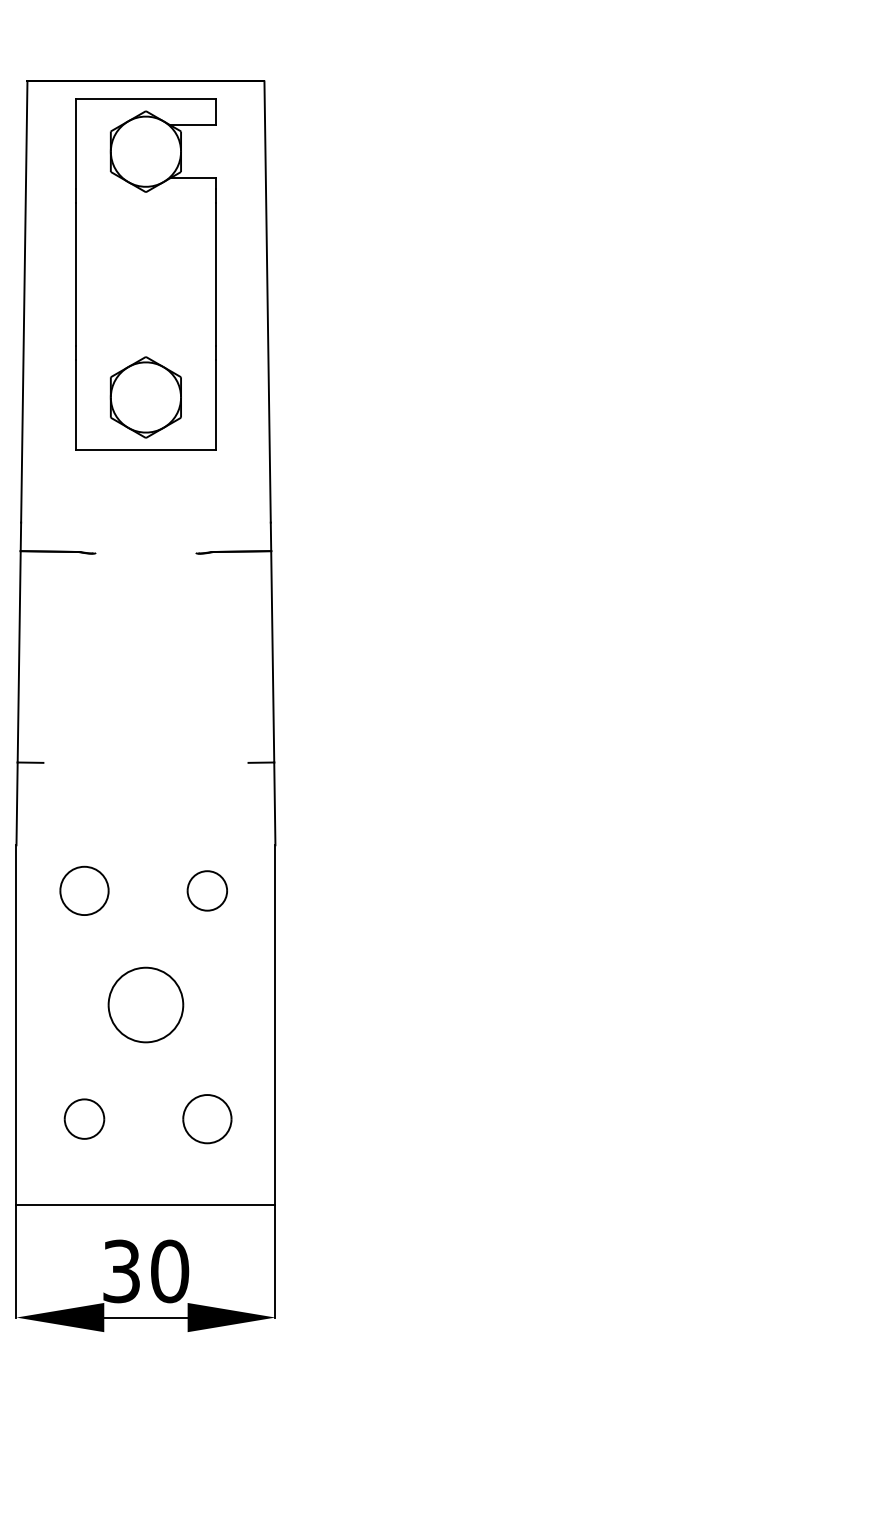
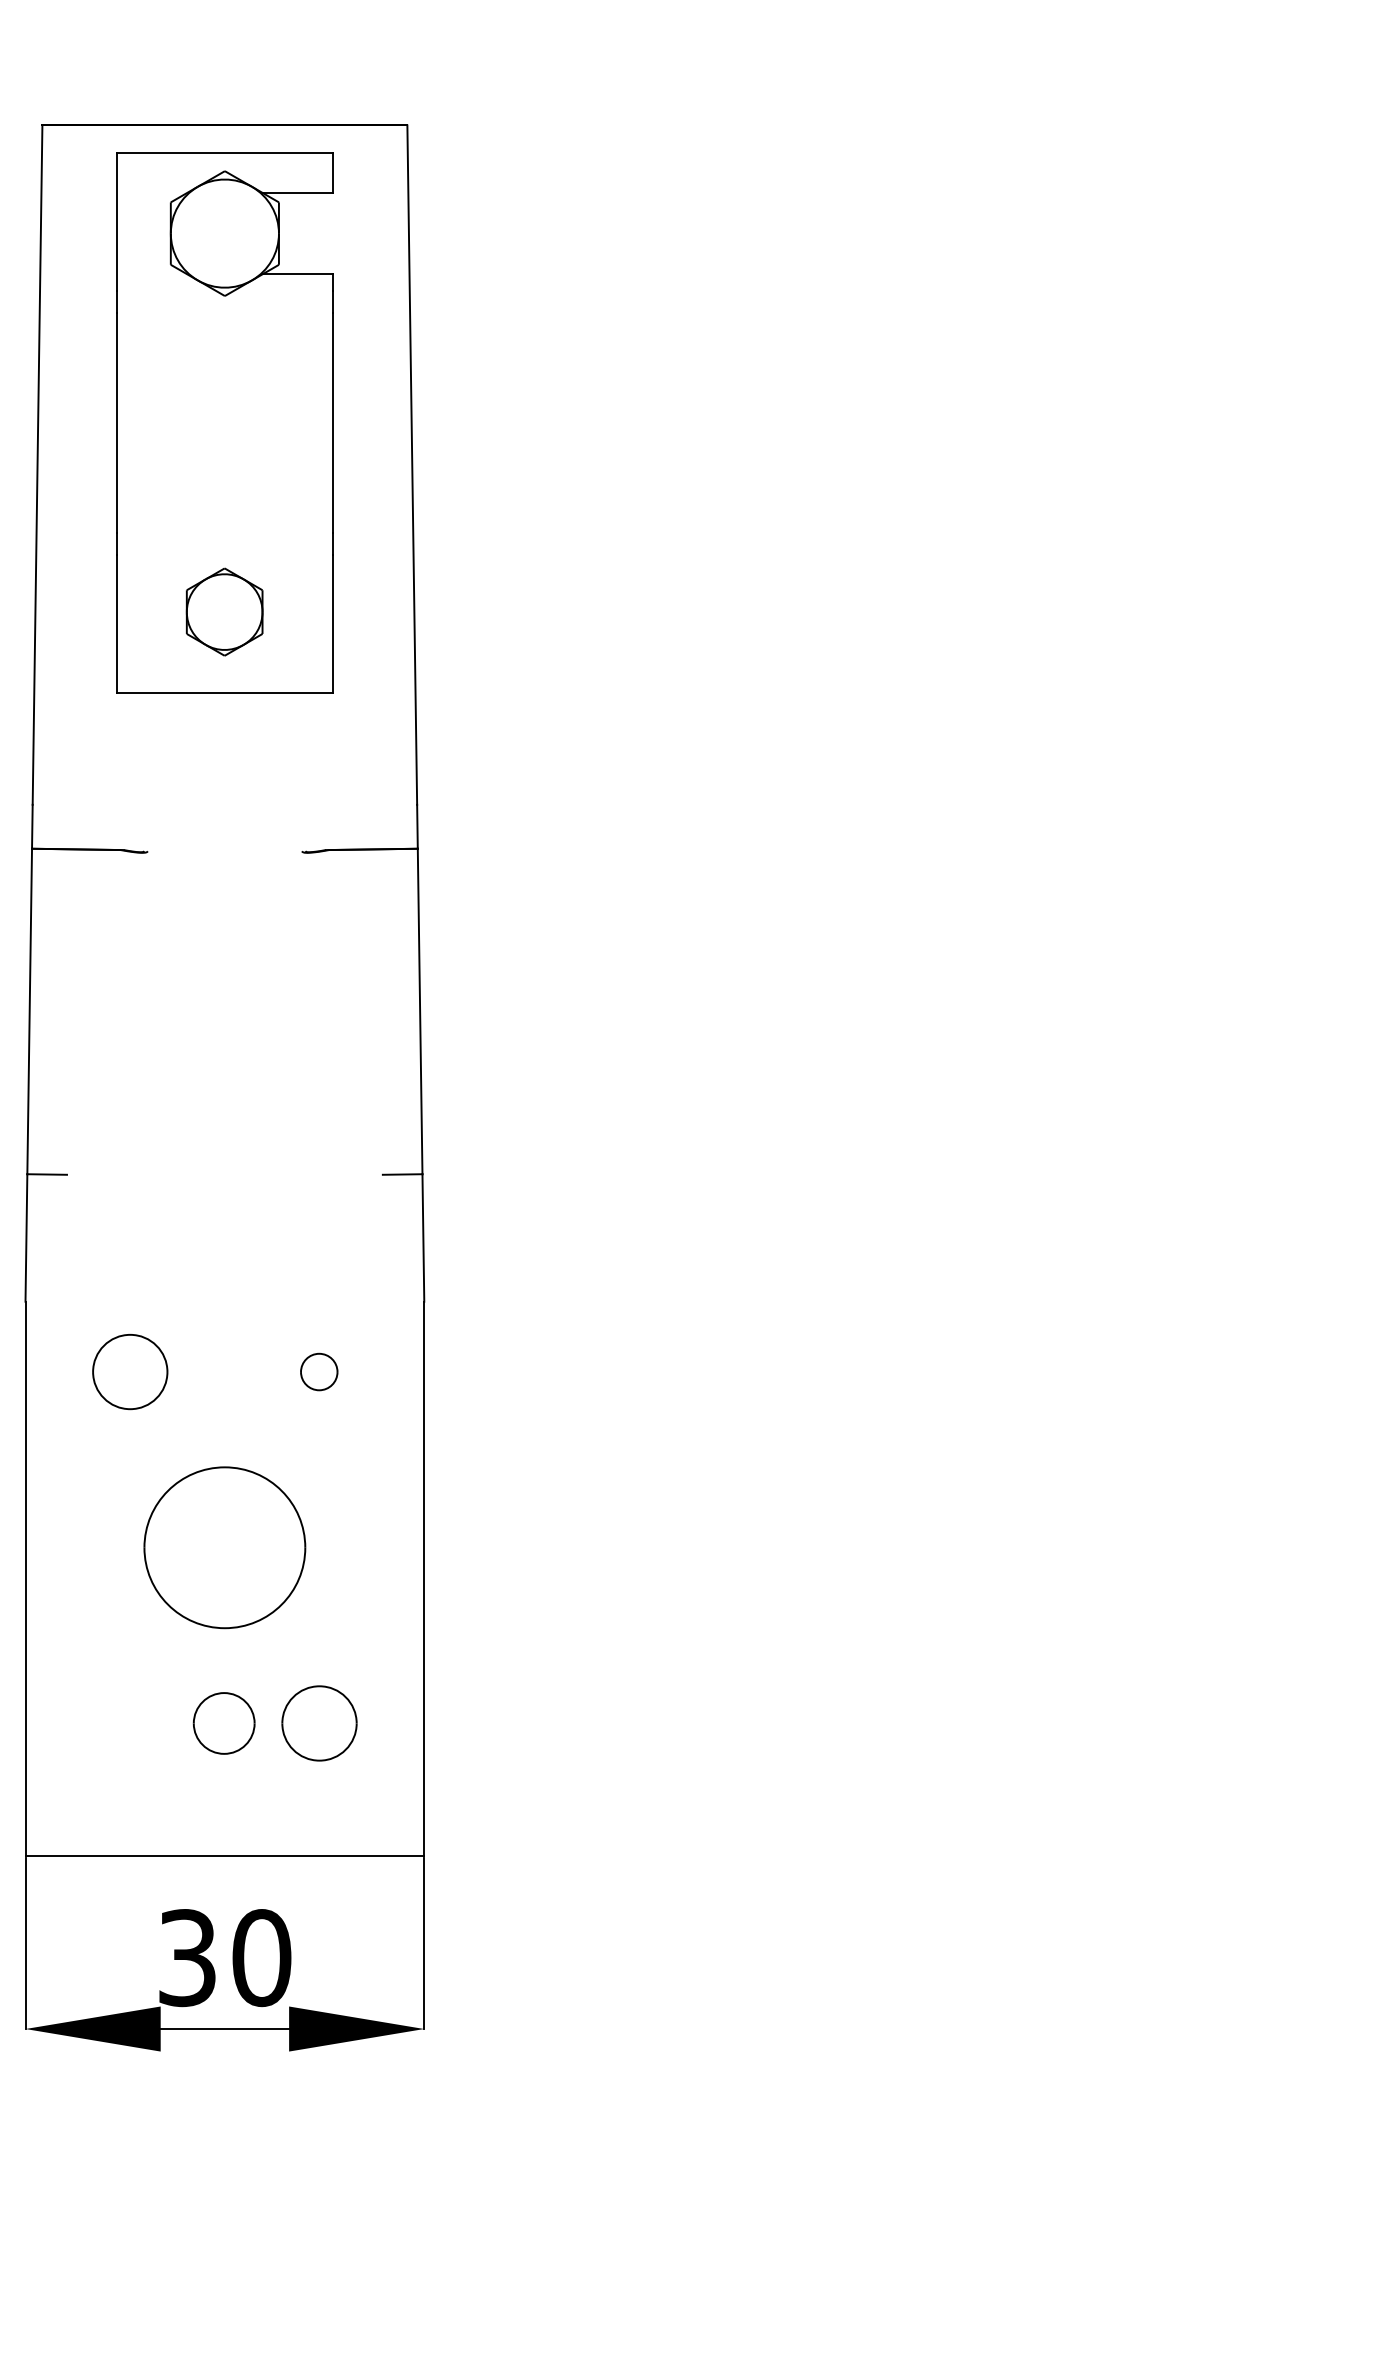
part: (145, 397) -> (224, 612), size x0.7
part: (206, 890) -> (318, 1371), size x0.6
part: (145, 1004) -> (224, 1546), size x1.4
part: (84, 1118) -> (224, 1722), moved

